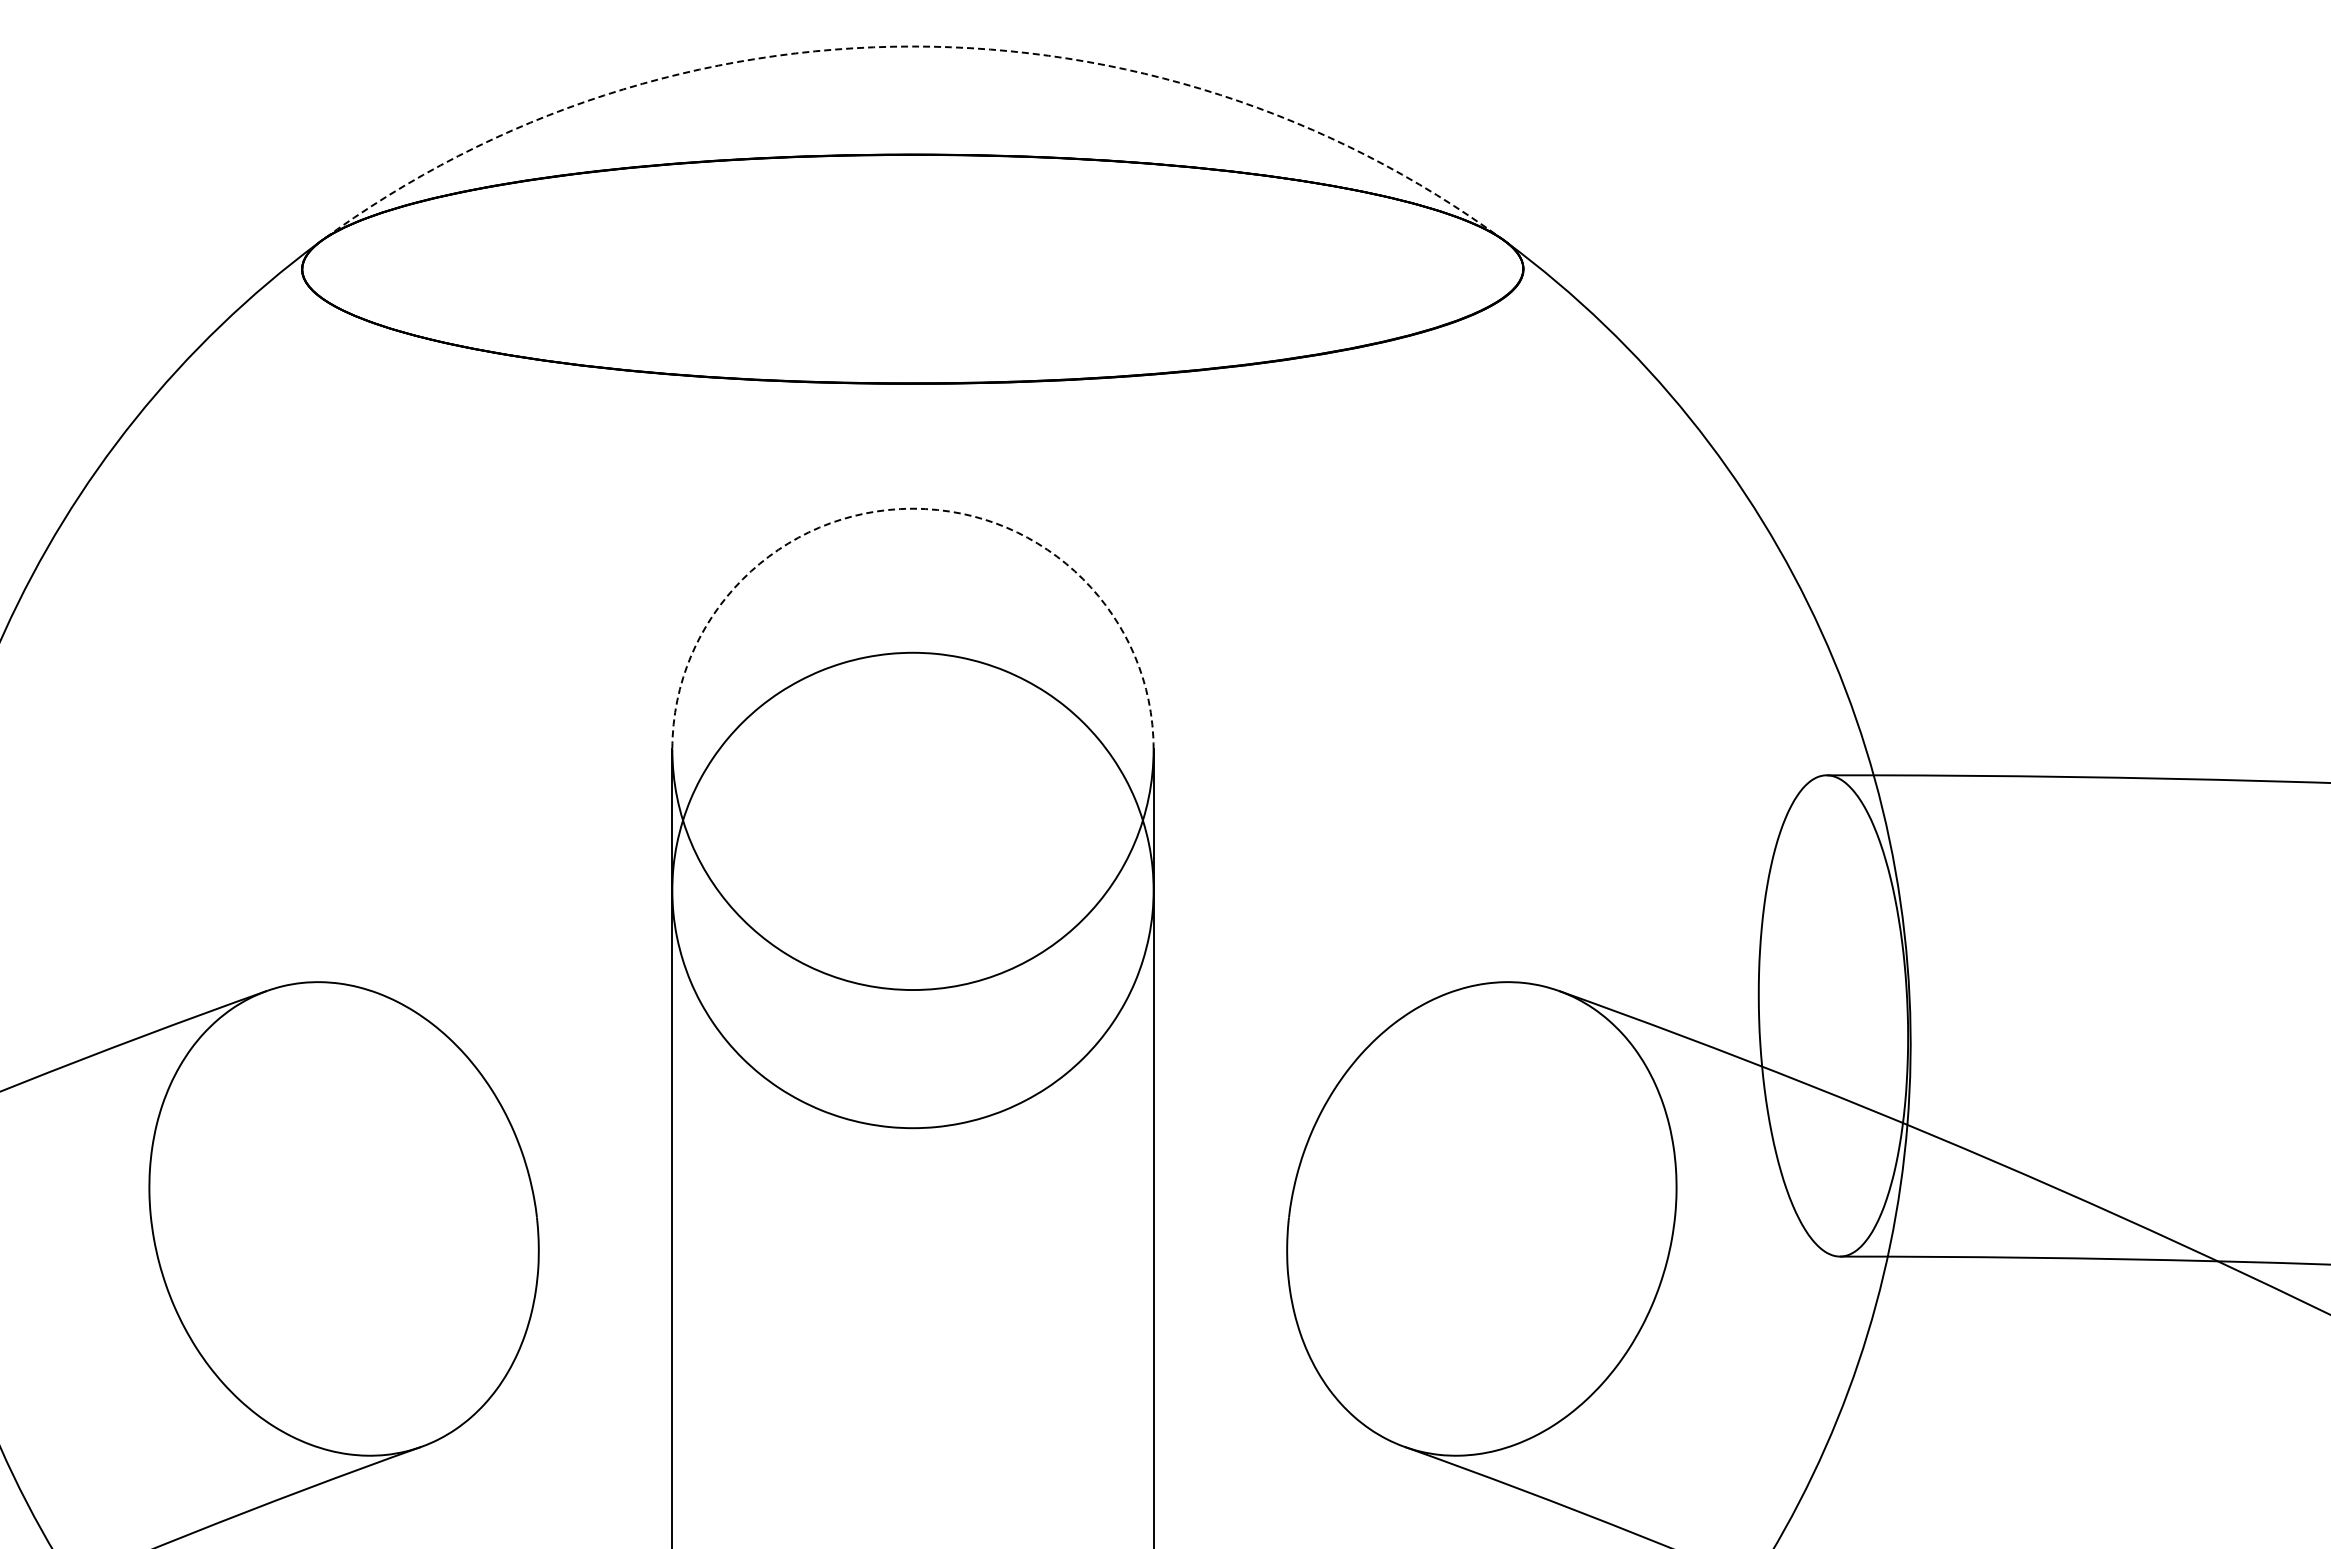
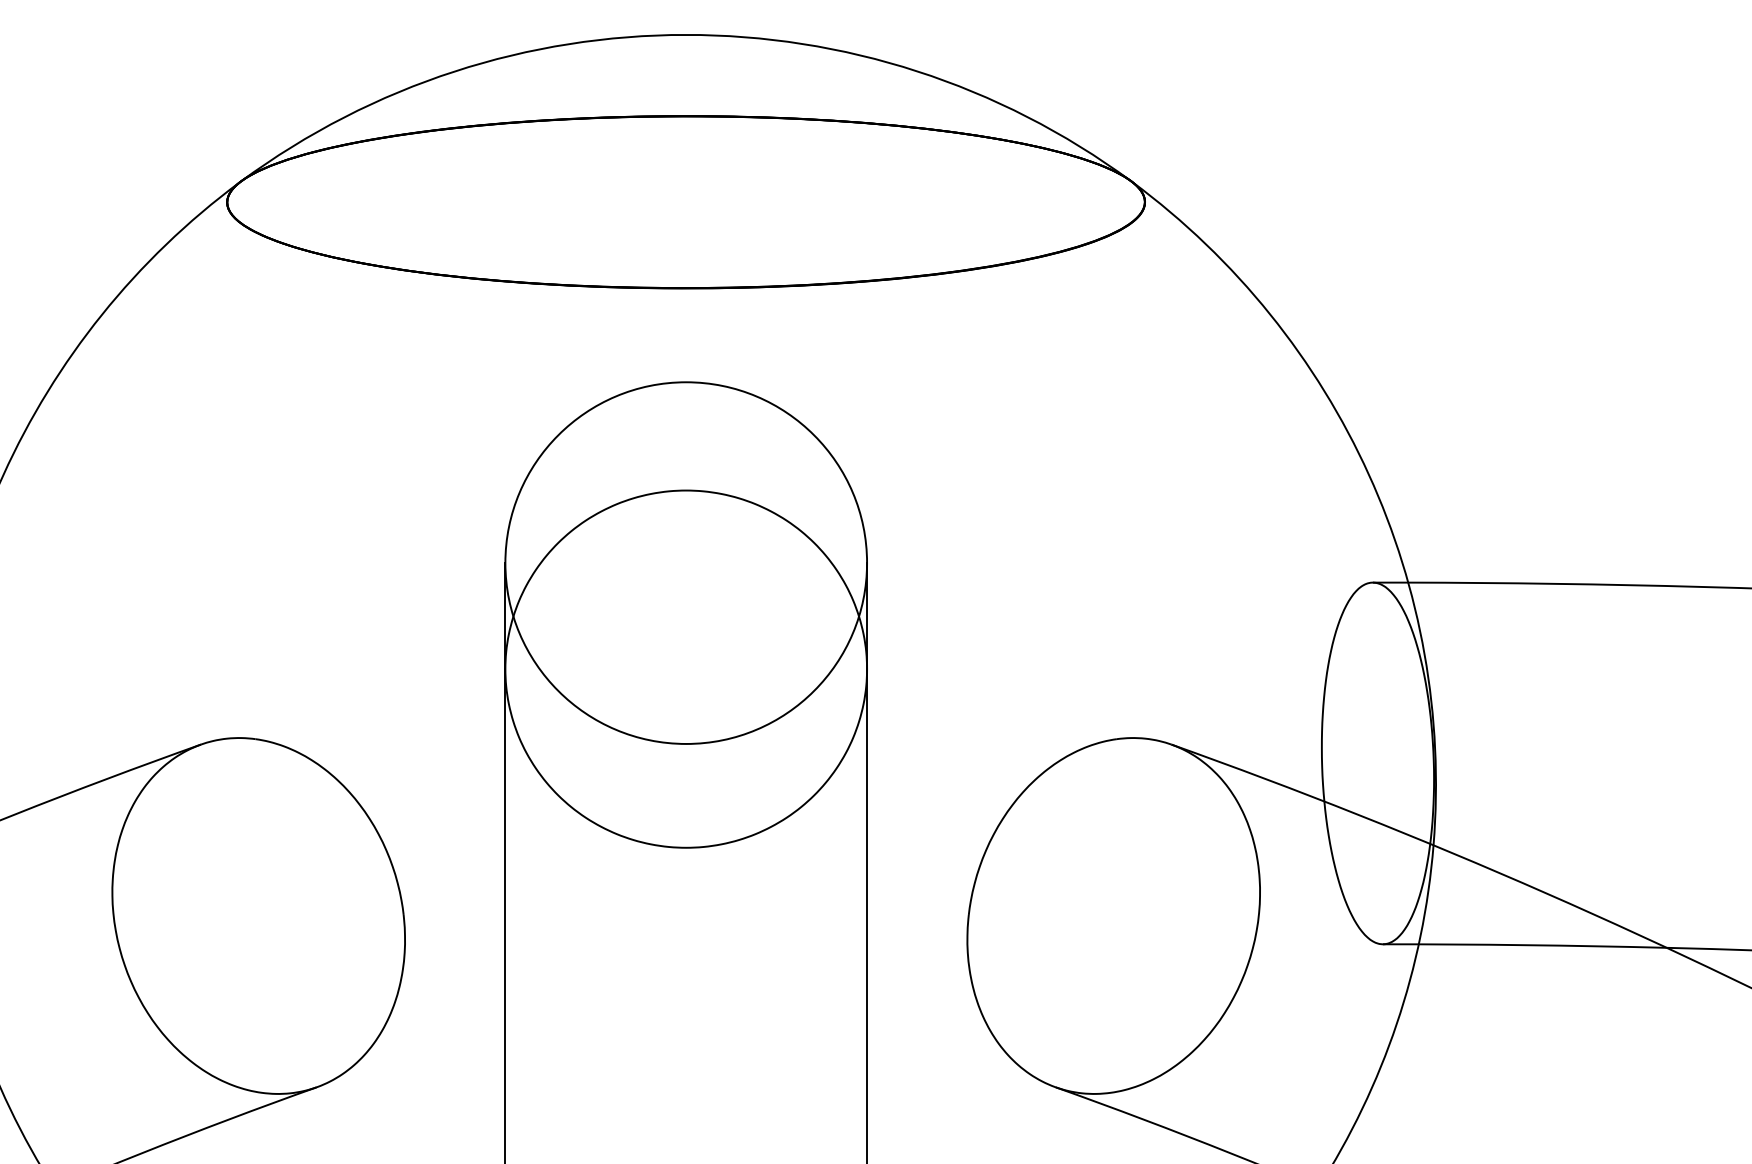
arc: (912, 46) -> (685, 34), dashed -> solid
arc: (912, 508) -> (685, 382), dashed -> solid

